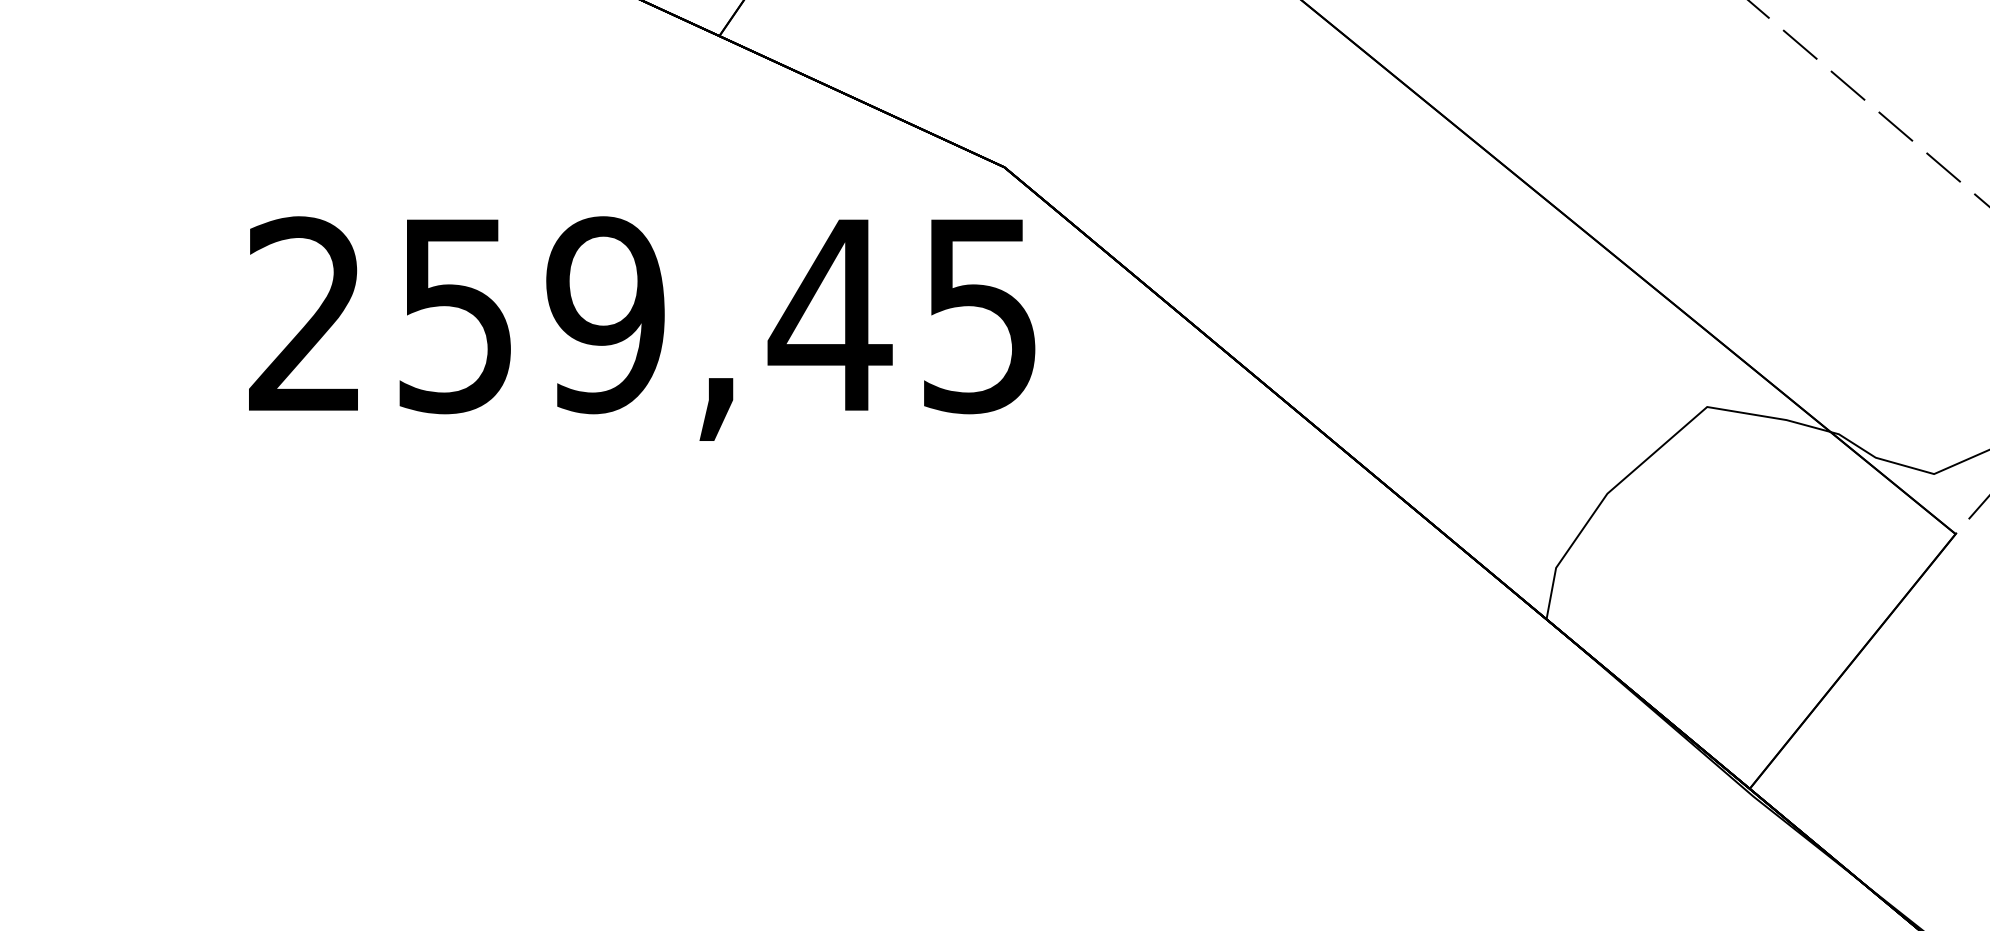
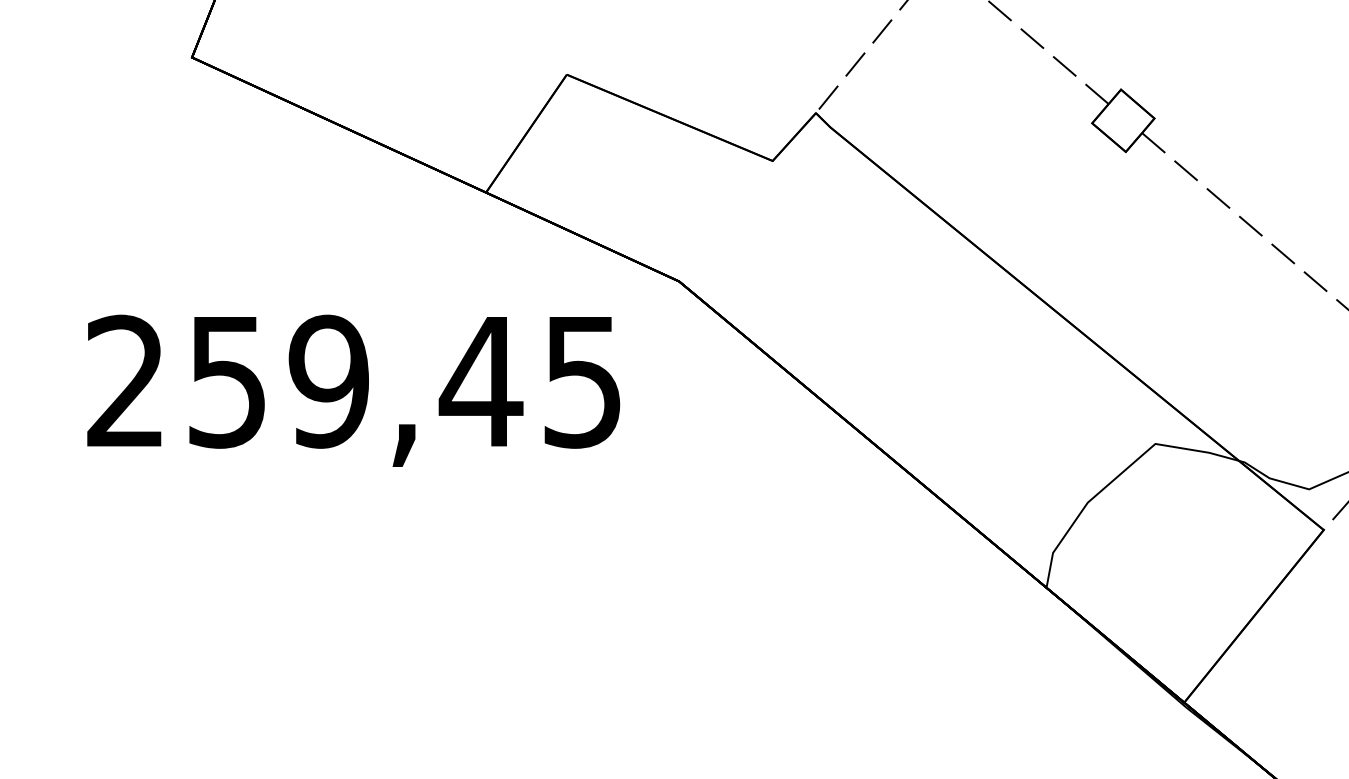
text: (641, 328) -> (353, 390), moved

